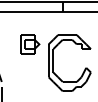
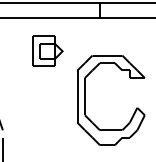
part: (30, 44) -> (48, 51), moved

